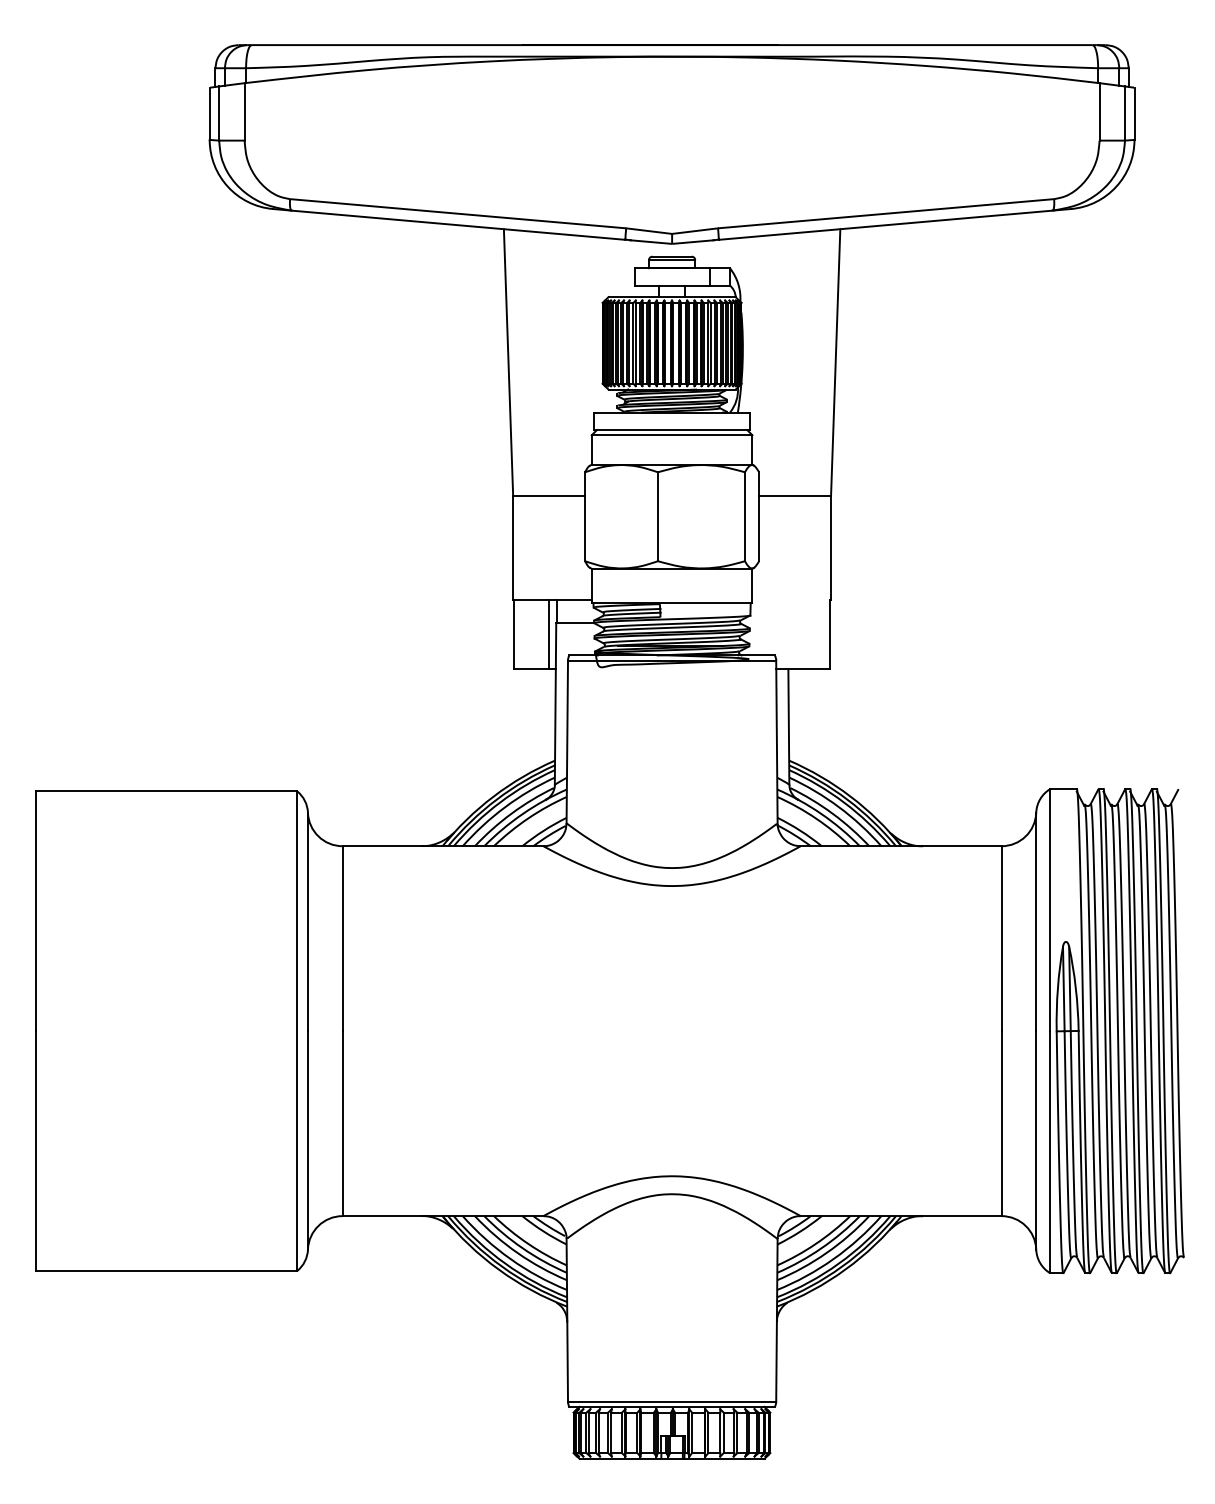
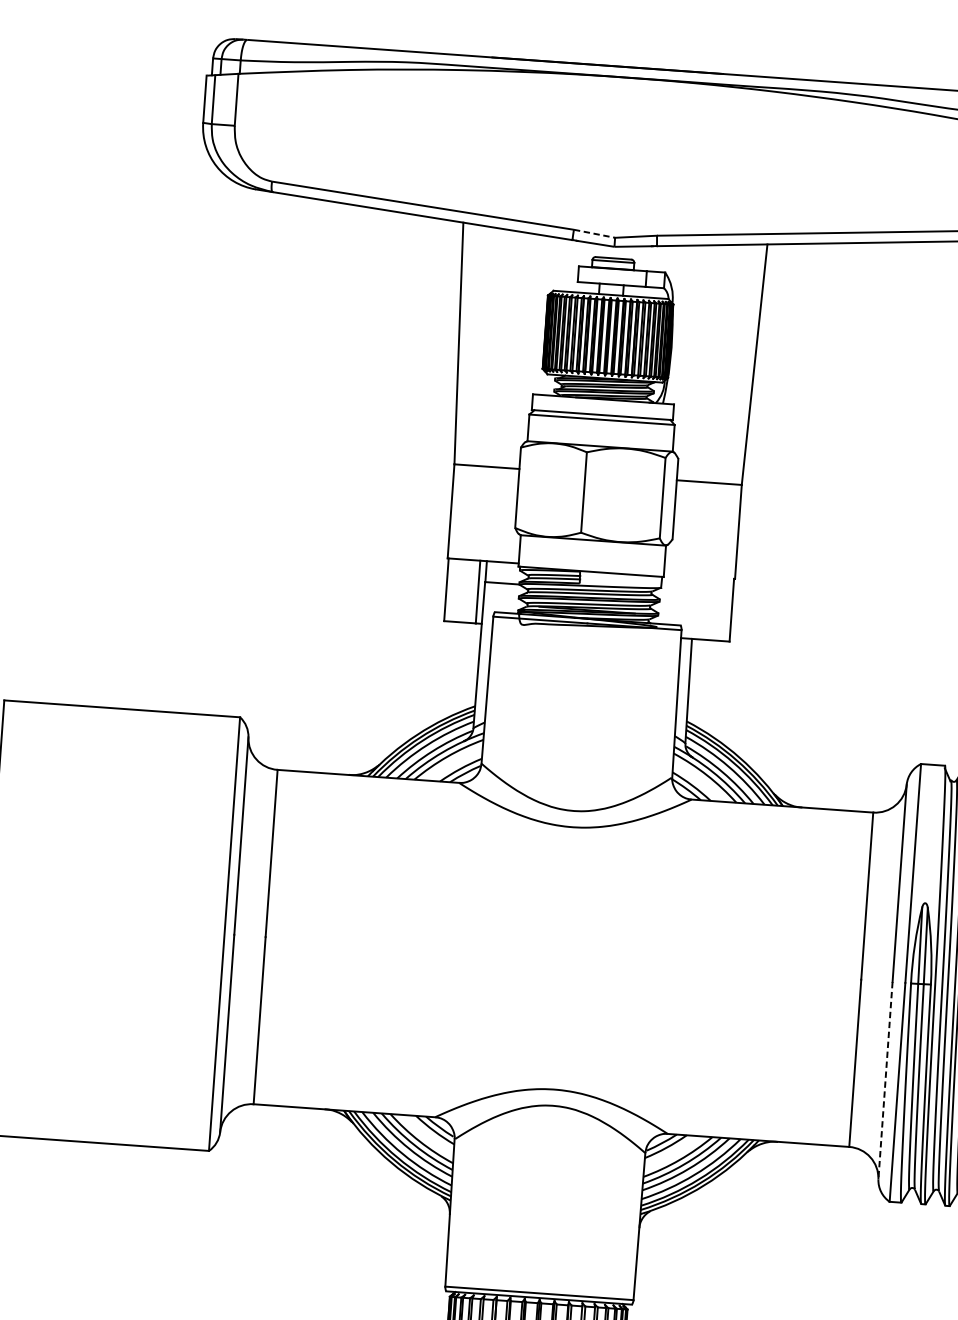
line: (649, 231) -> (594, 234), solid -> dashed
line: (1036, 1140) -> (885, 1080), solid -> dashed

